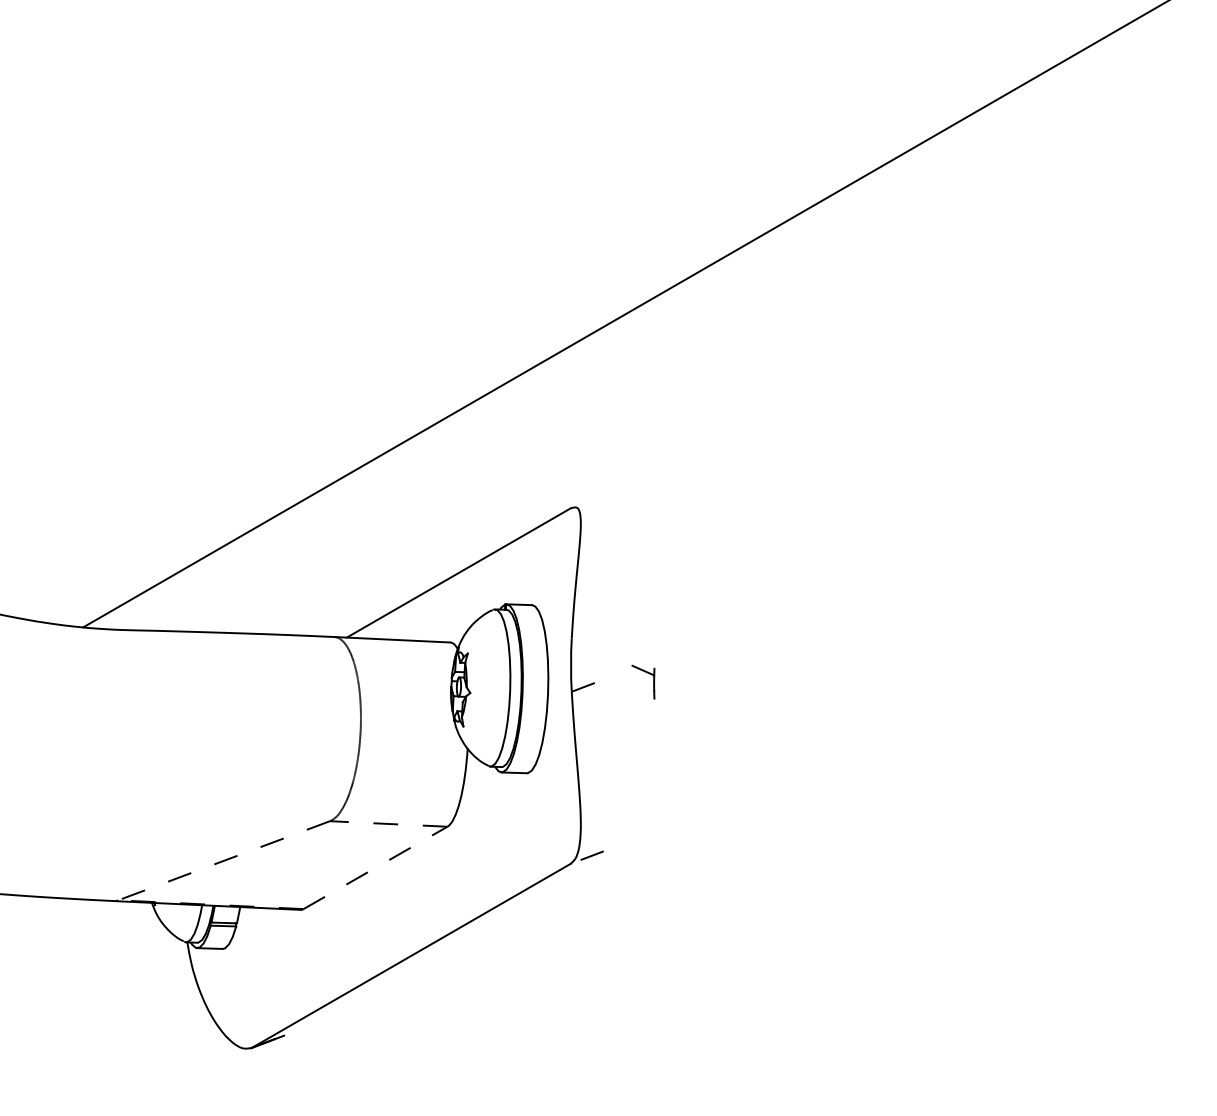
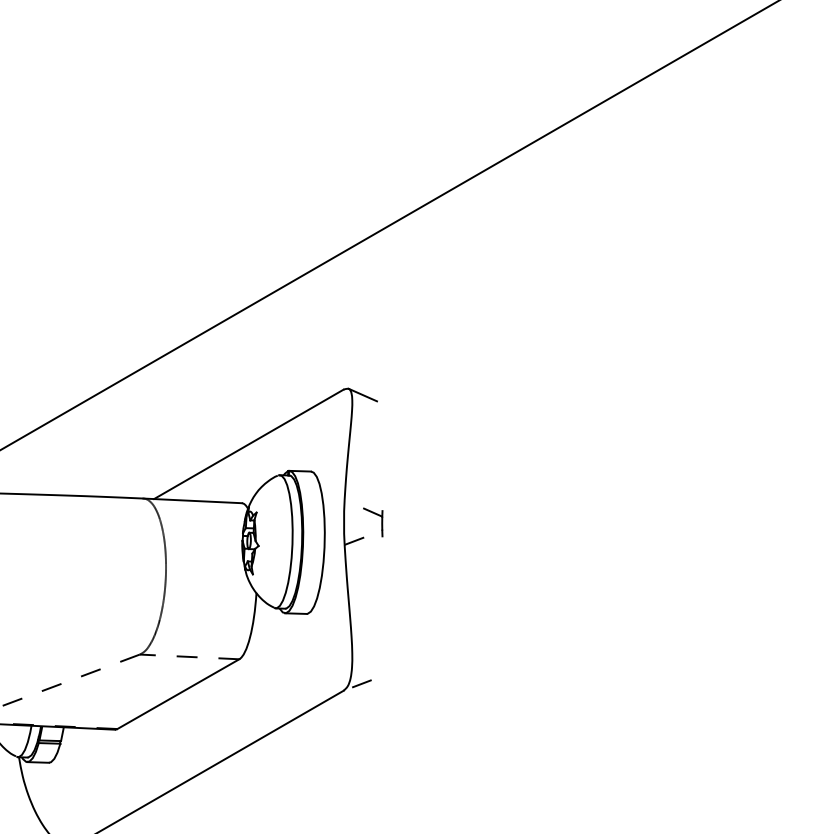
line: (593, 514) -> (363, 394), added
part: (647, 673) -> (376, 515), moved
line: (375, 867) -> (178, 693), dashed -> solid

